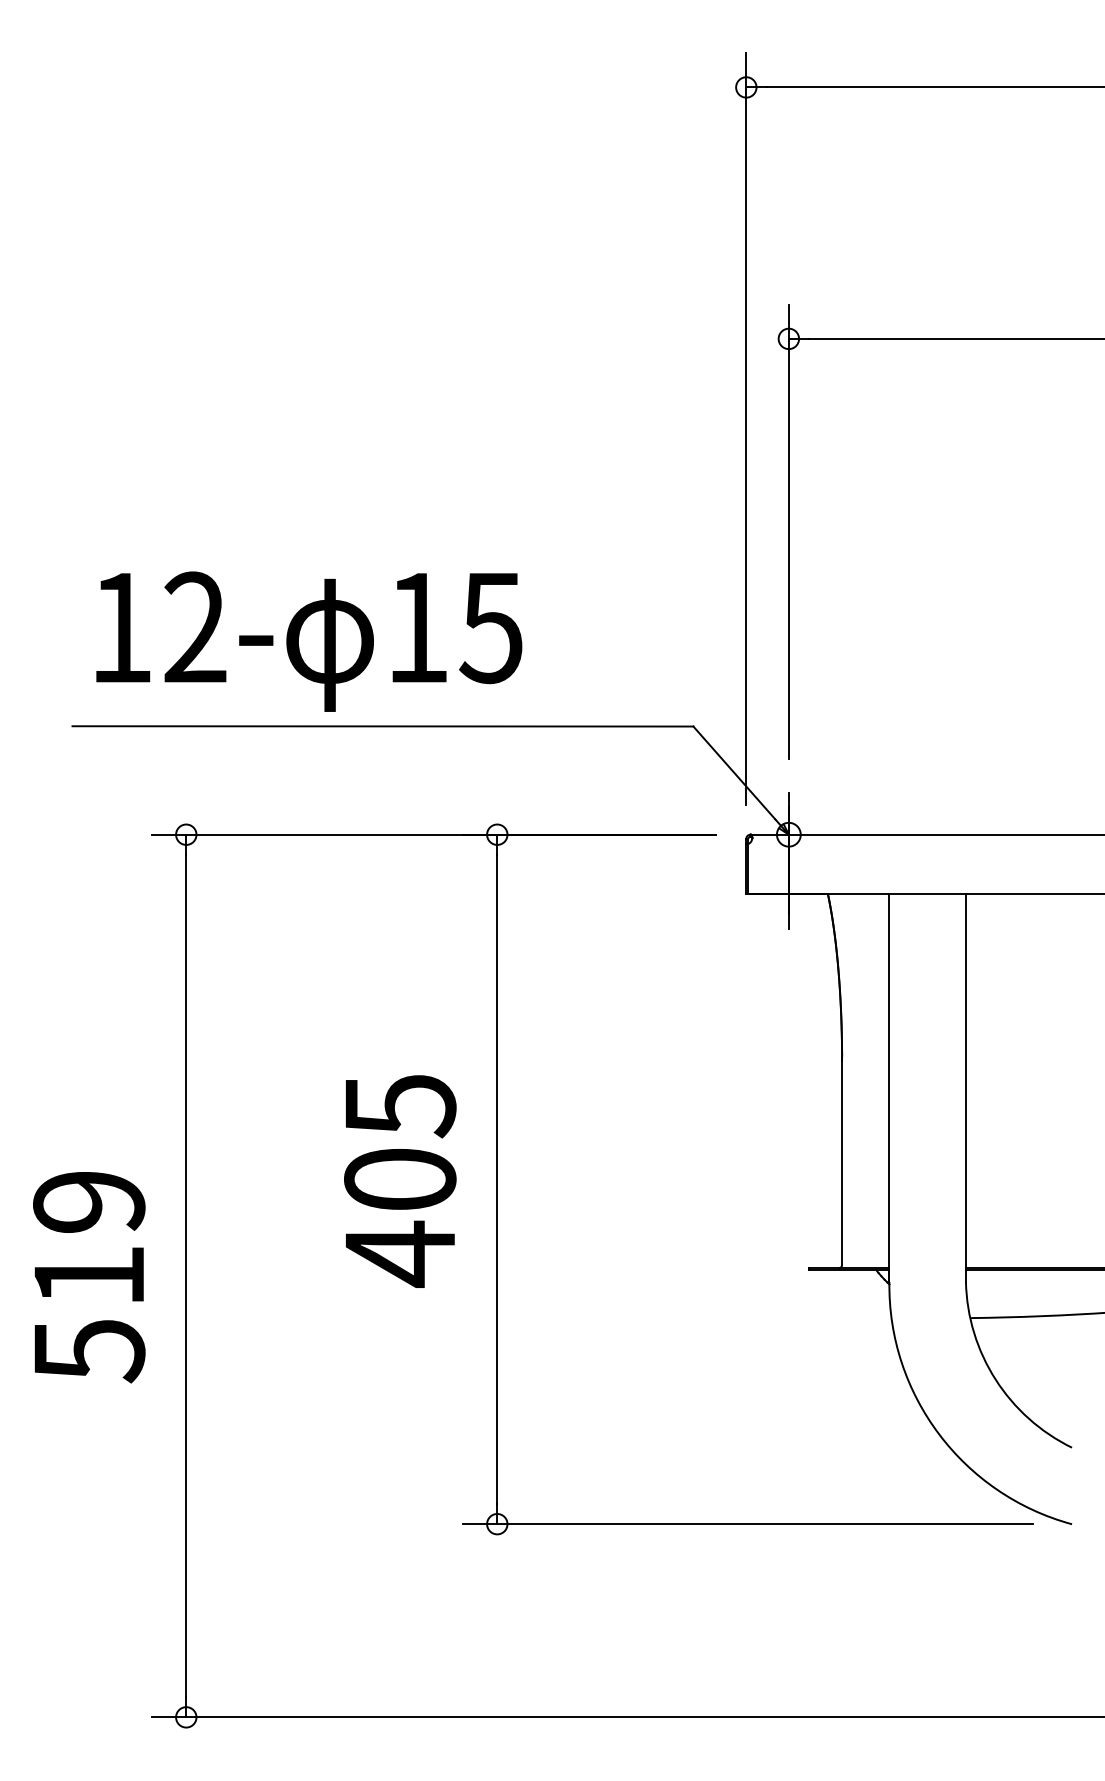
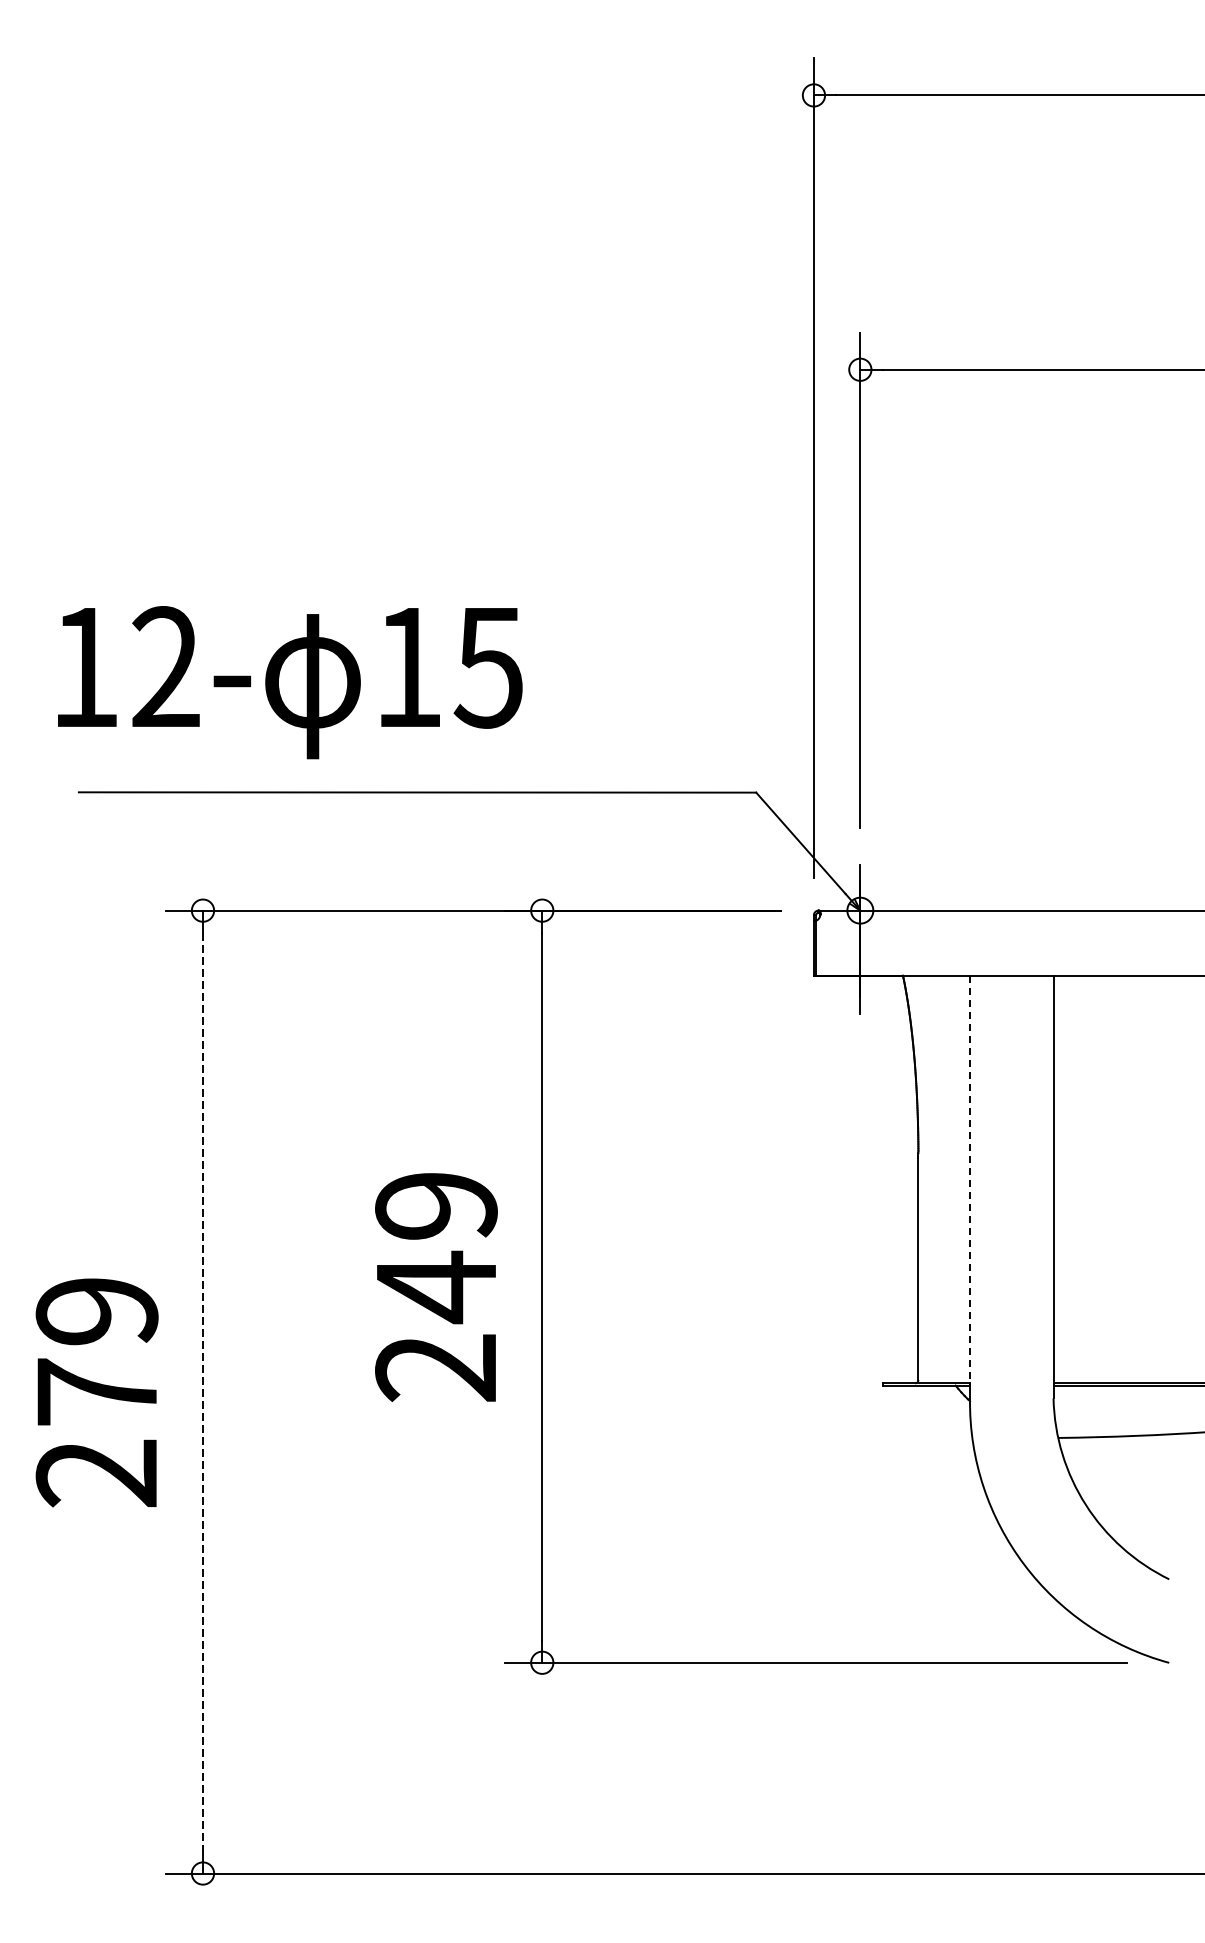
text: (309, 641) -> (290, 682), moved
line: (889, 1088) -> (970, 1187), solid -> dashed
text: (400, 1181) -> (436, 1288), 405 -> 249
line: (186, 1276) -> (203, 1392), solid -> dashed
text: (89, 1314) -> (97, 1434), 519 -> 279

